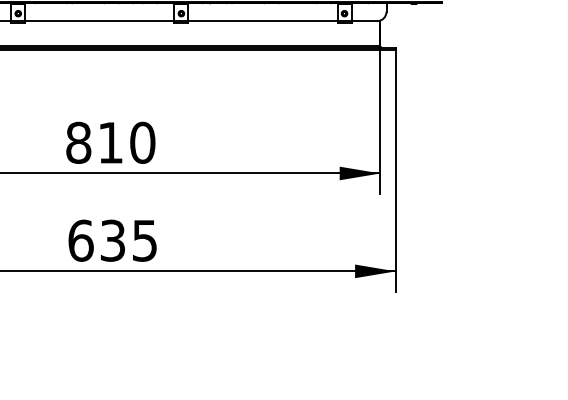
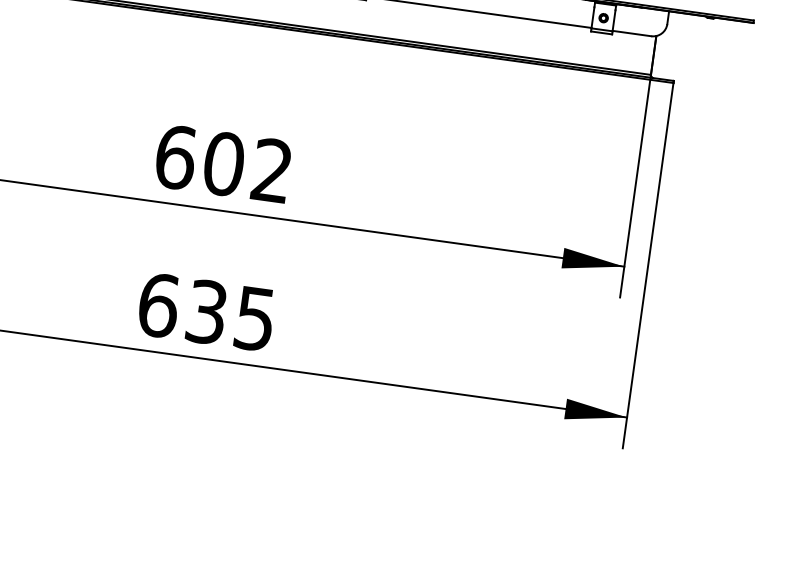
text: (110, 142) -> (223, 163), 810 -> 602

